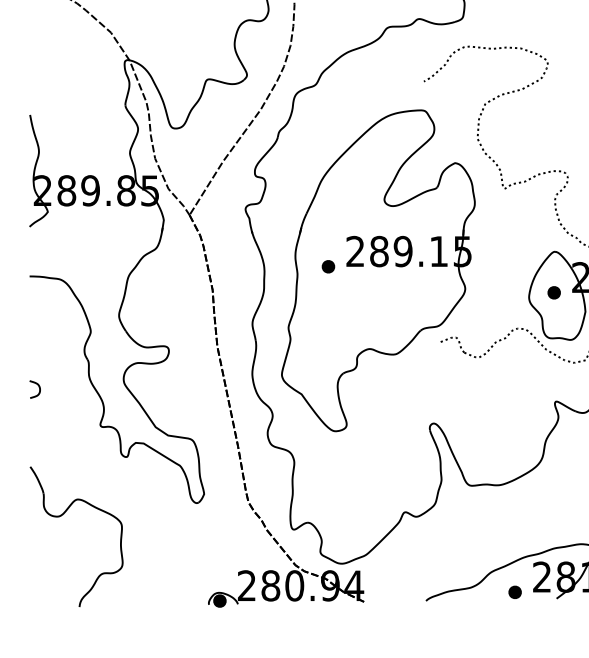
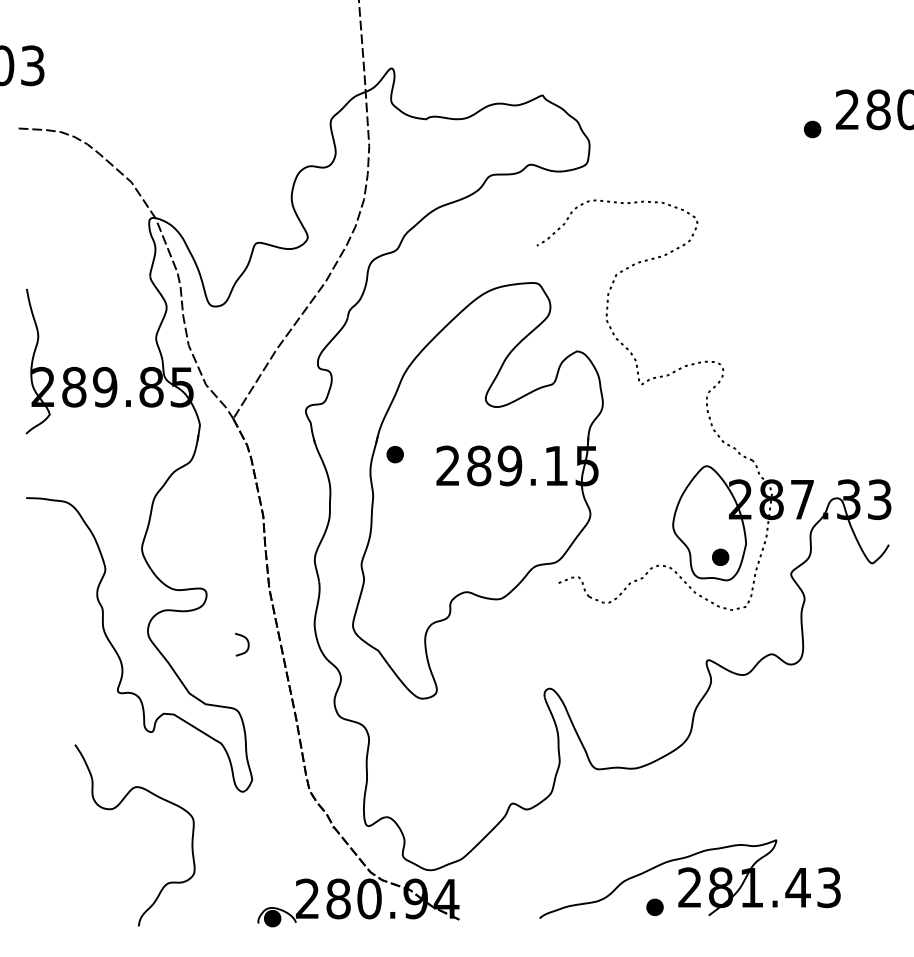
part: (327, 266) -> (394, 454), moved
part: (554, 292) -> (720, 556), moved
curve: (39, 389) -> (247, 644), moved
part: (63, 515) -> (117, 807), moved

